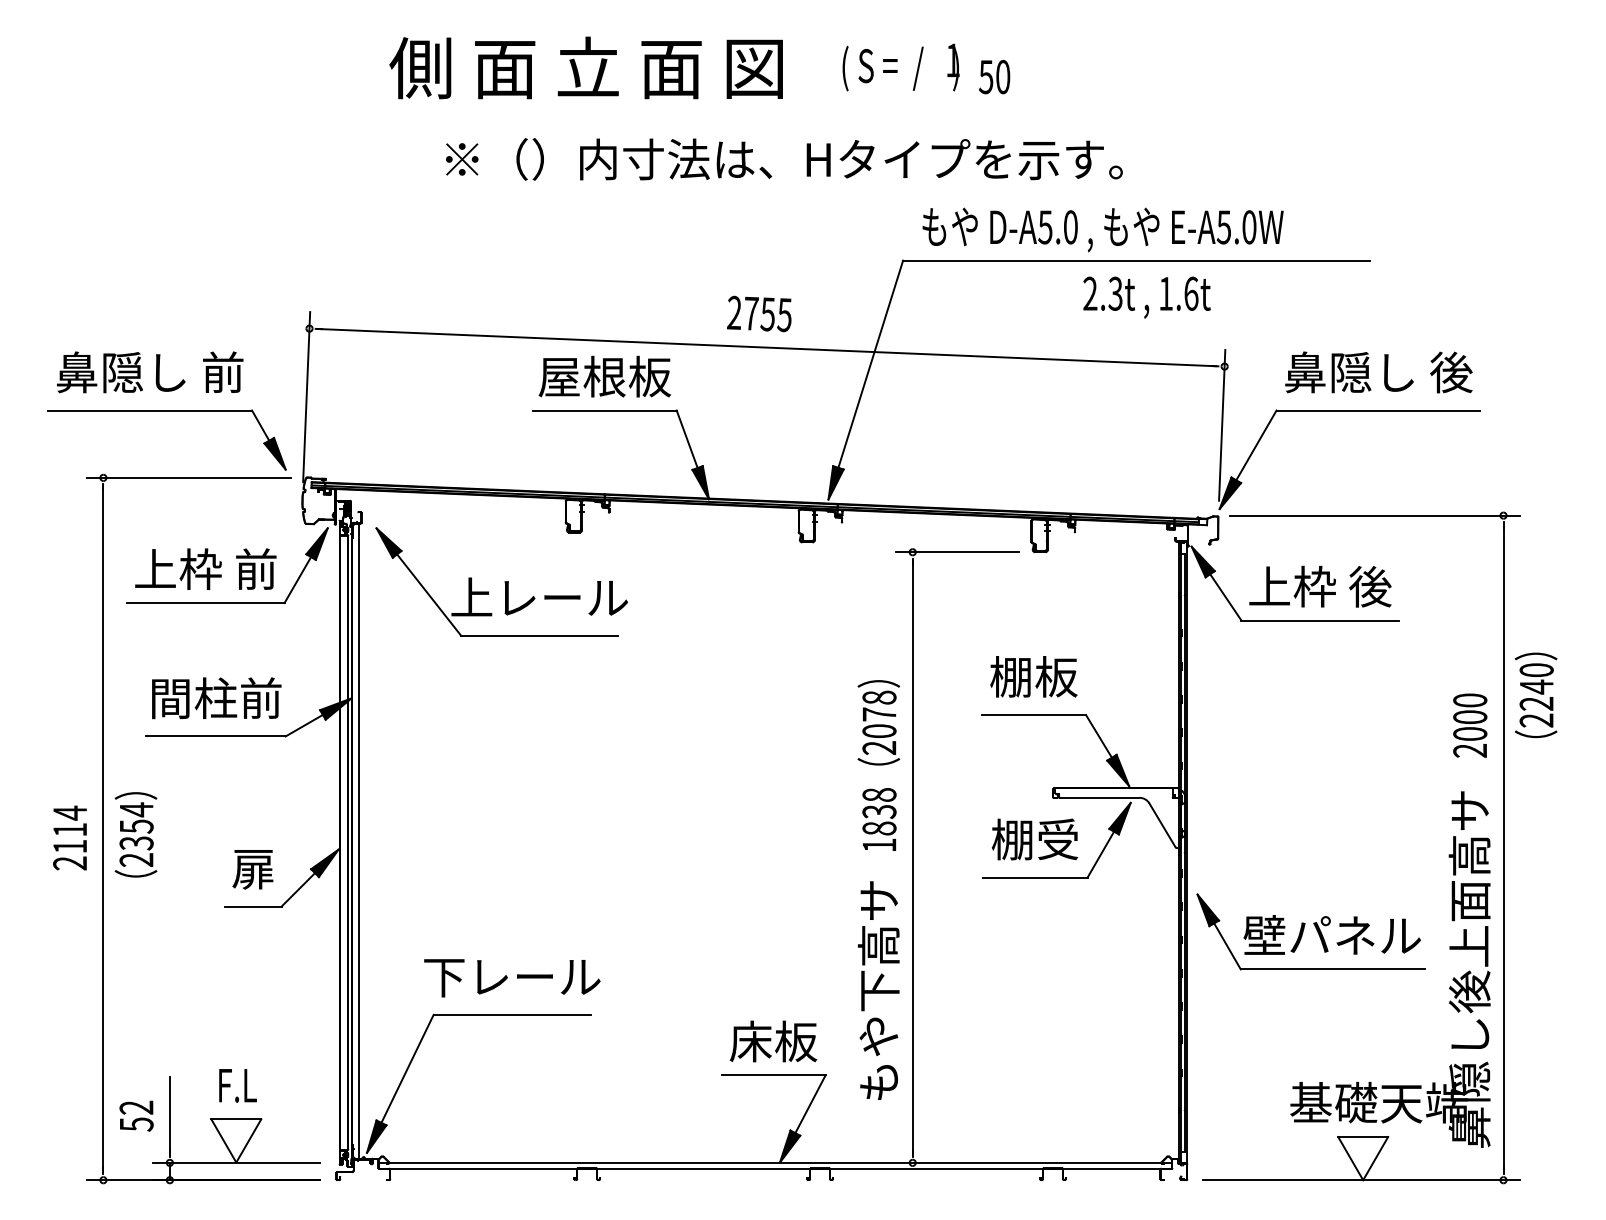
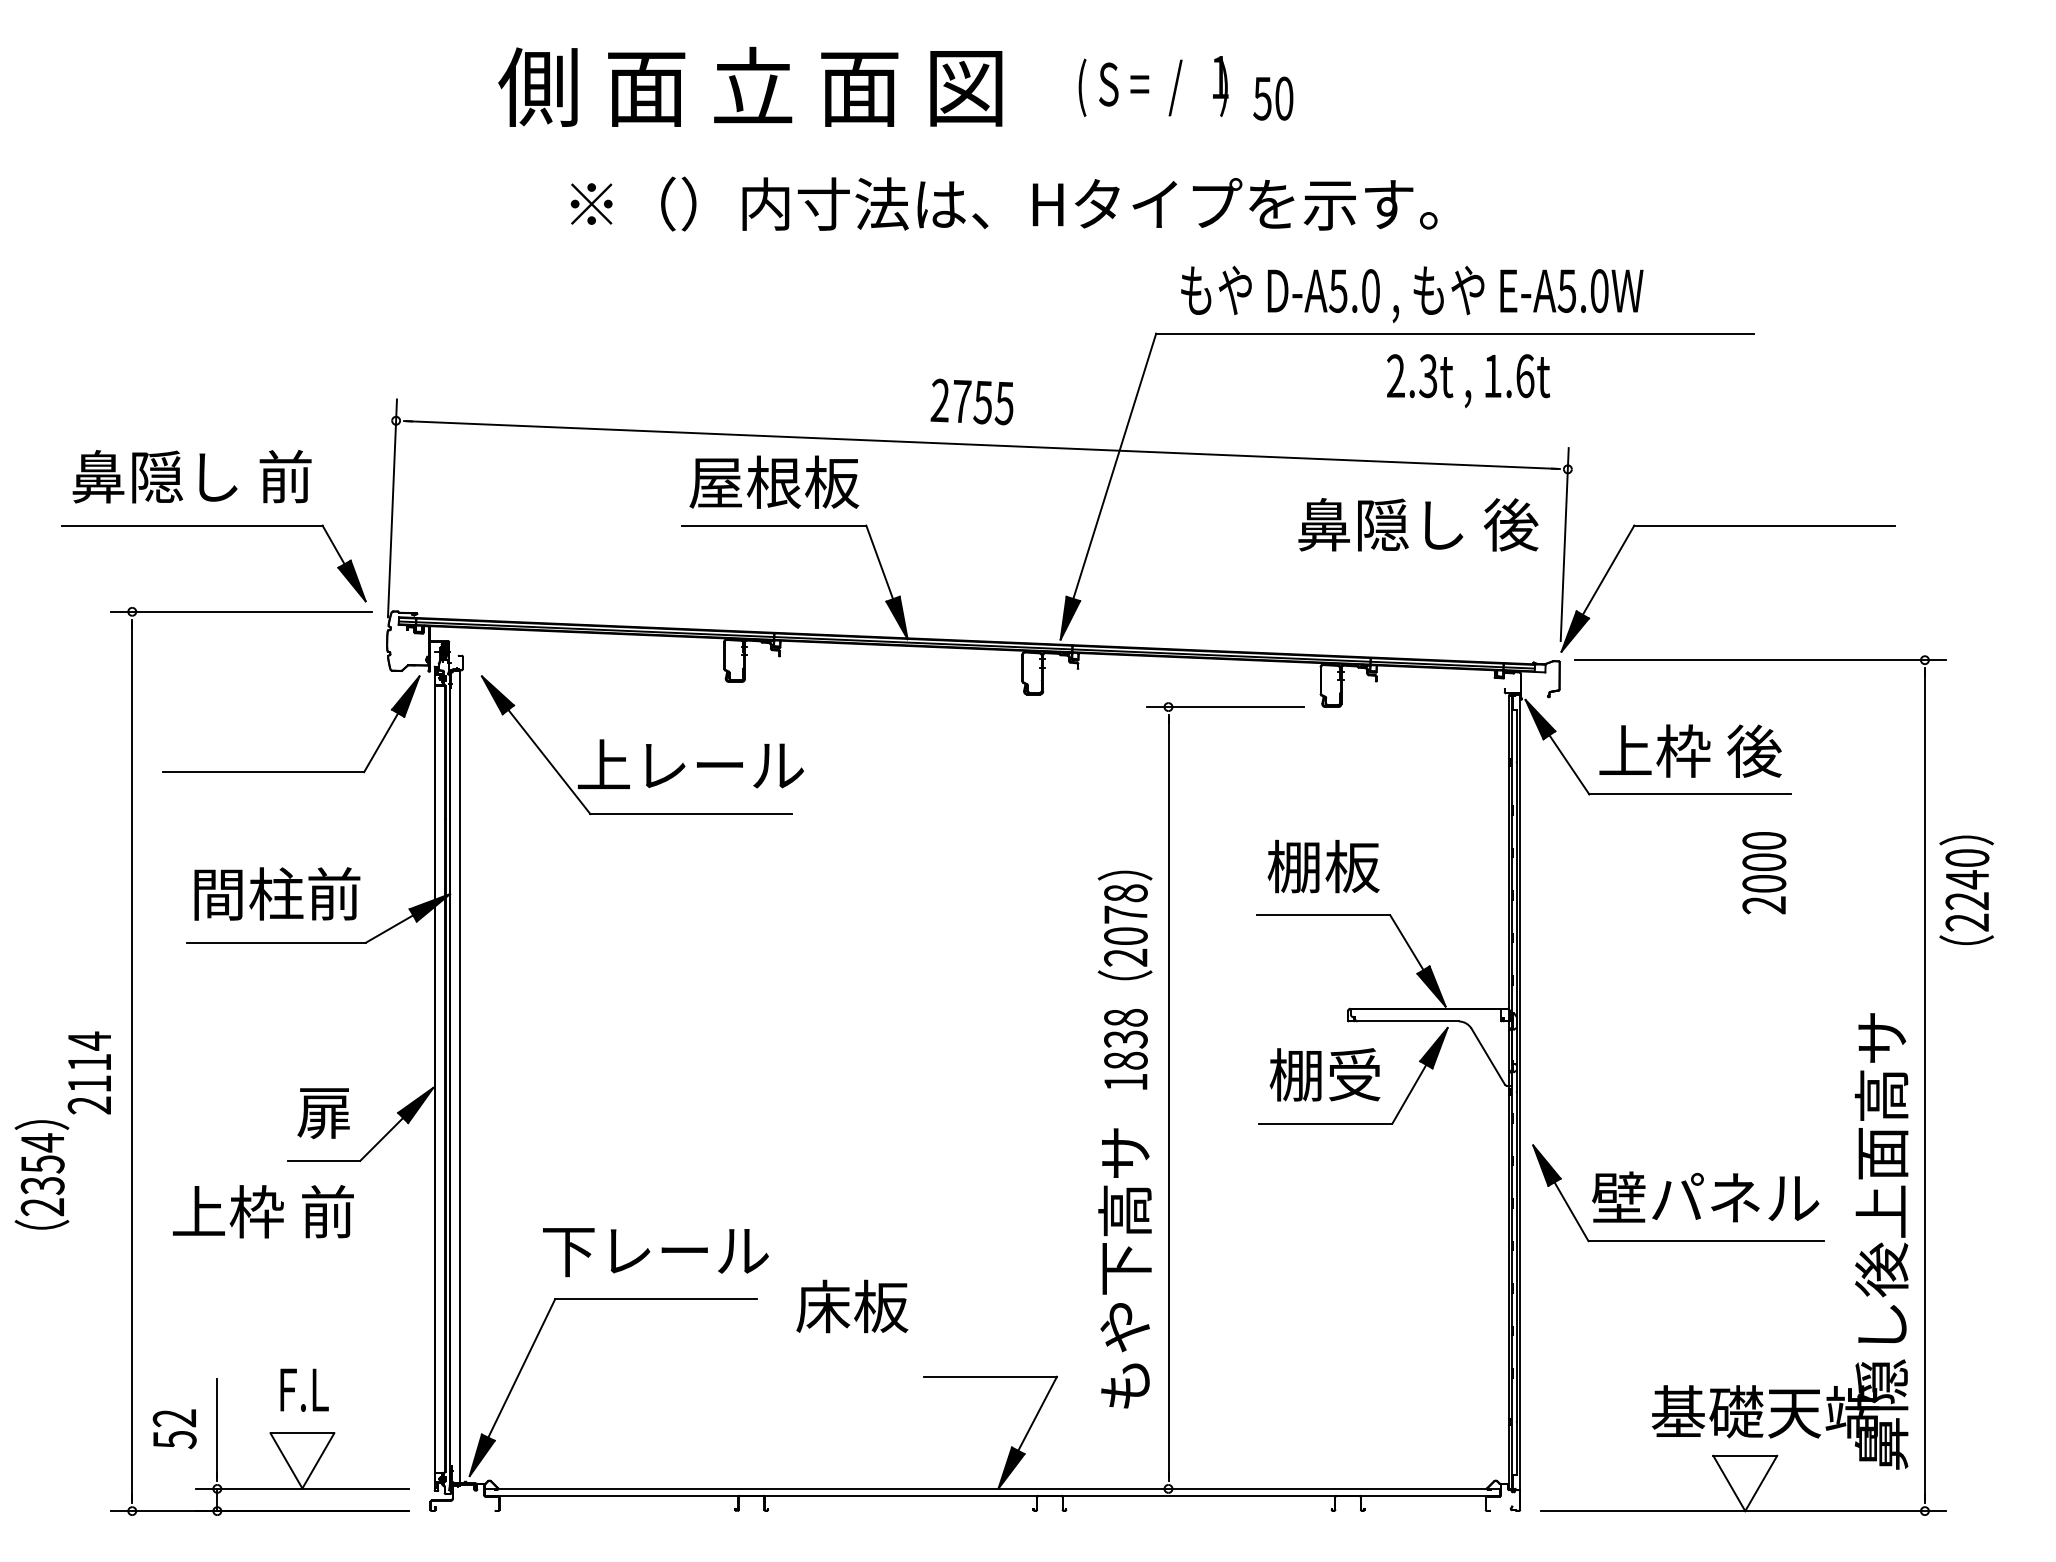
text: (1378, 372) -> (1418, 524), moved
text: (205, 568) -> (263, 1211), moved
text: (1470, 725) -> (1764, 873), moved
text: (135, 834) -> (41, 1174), moved
text: (773, 1041) -> (852, 1306), moved

